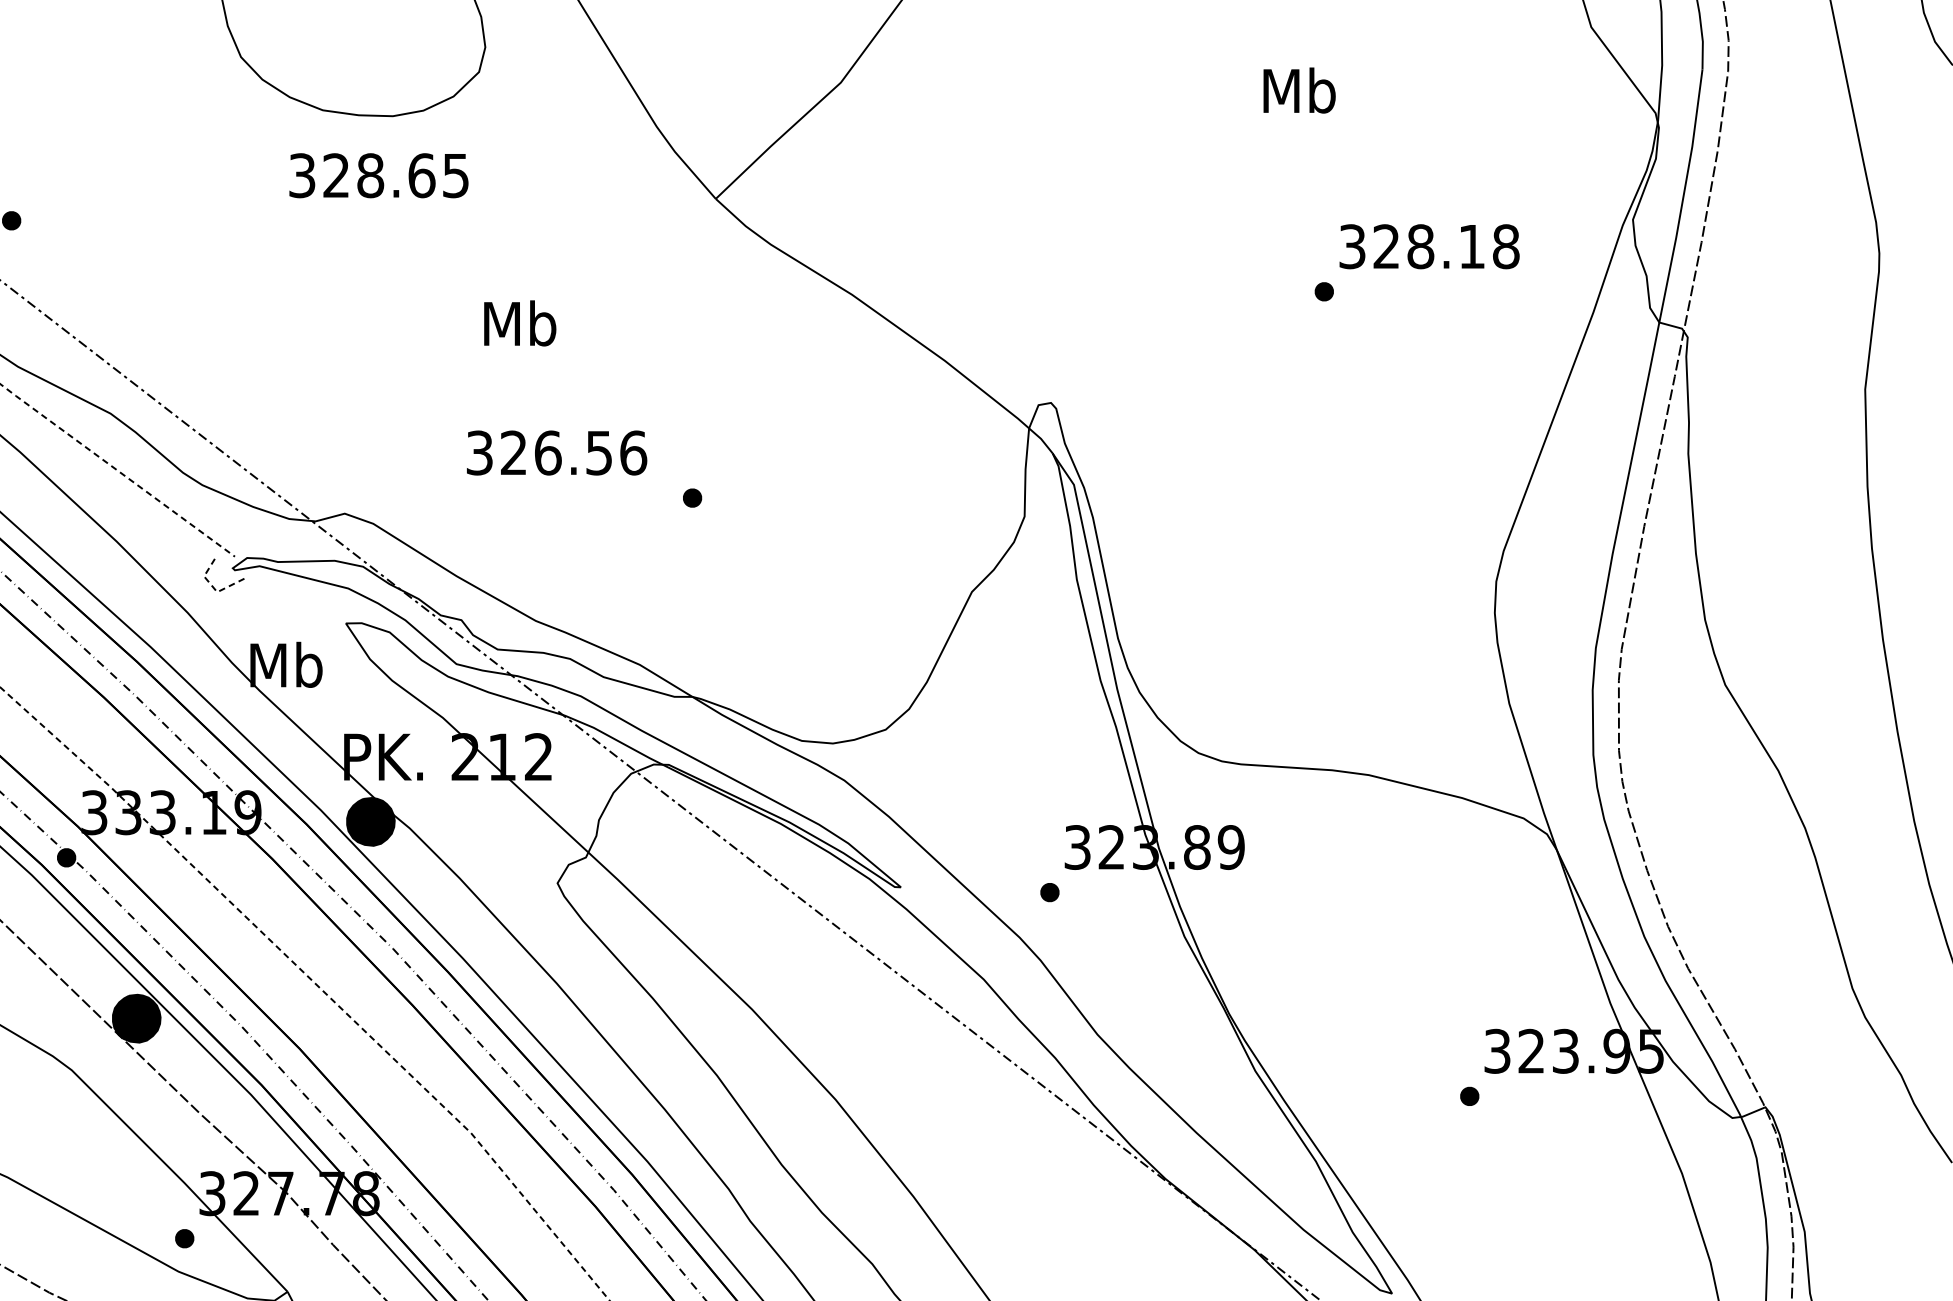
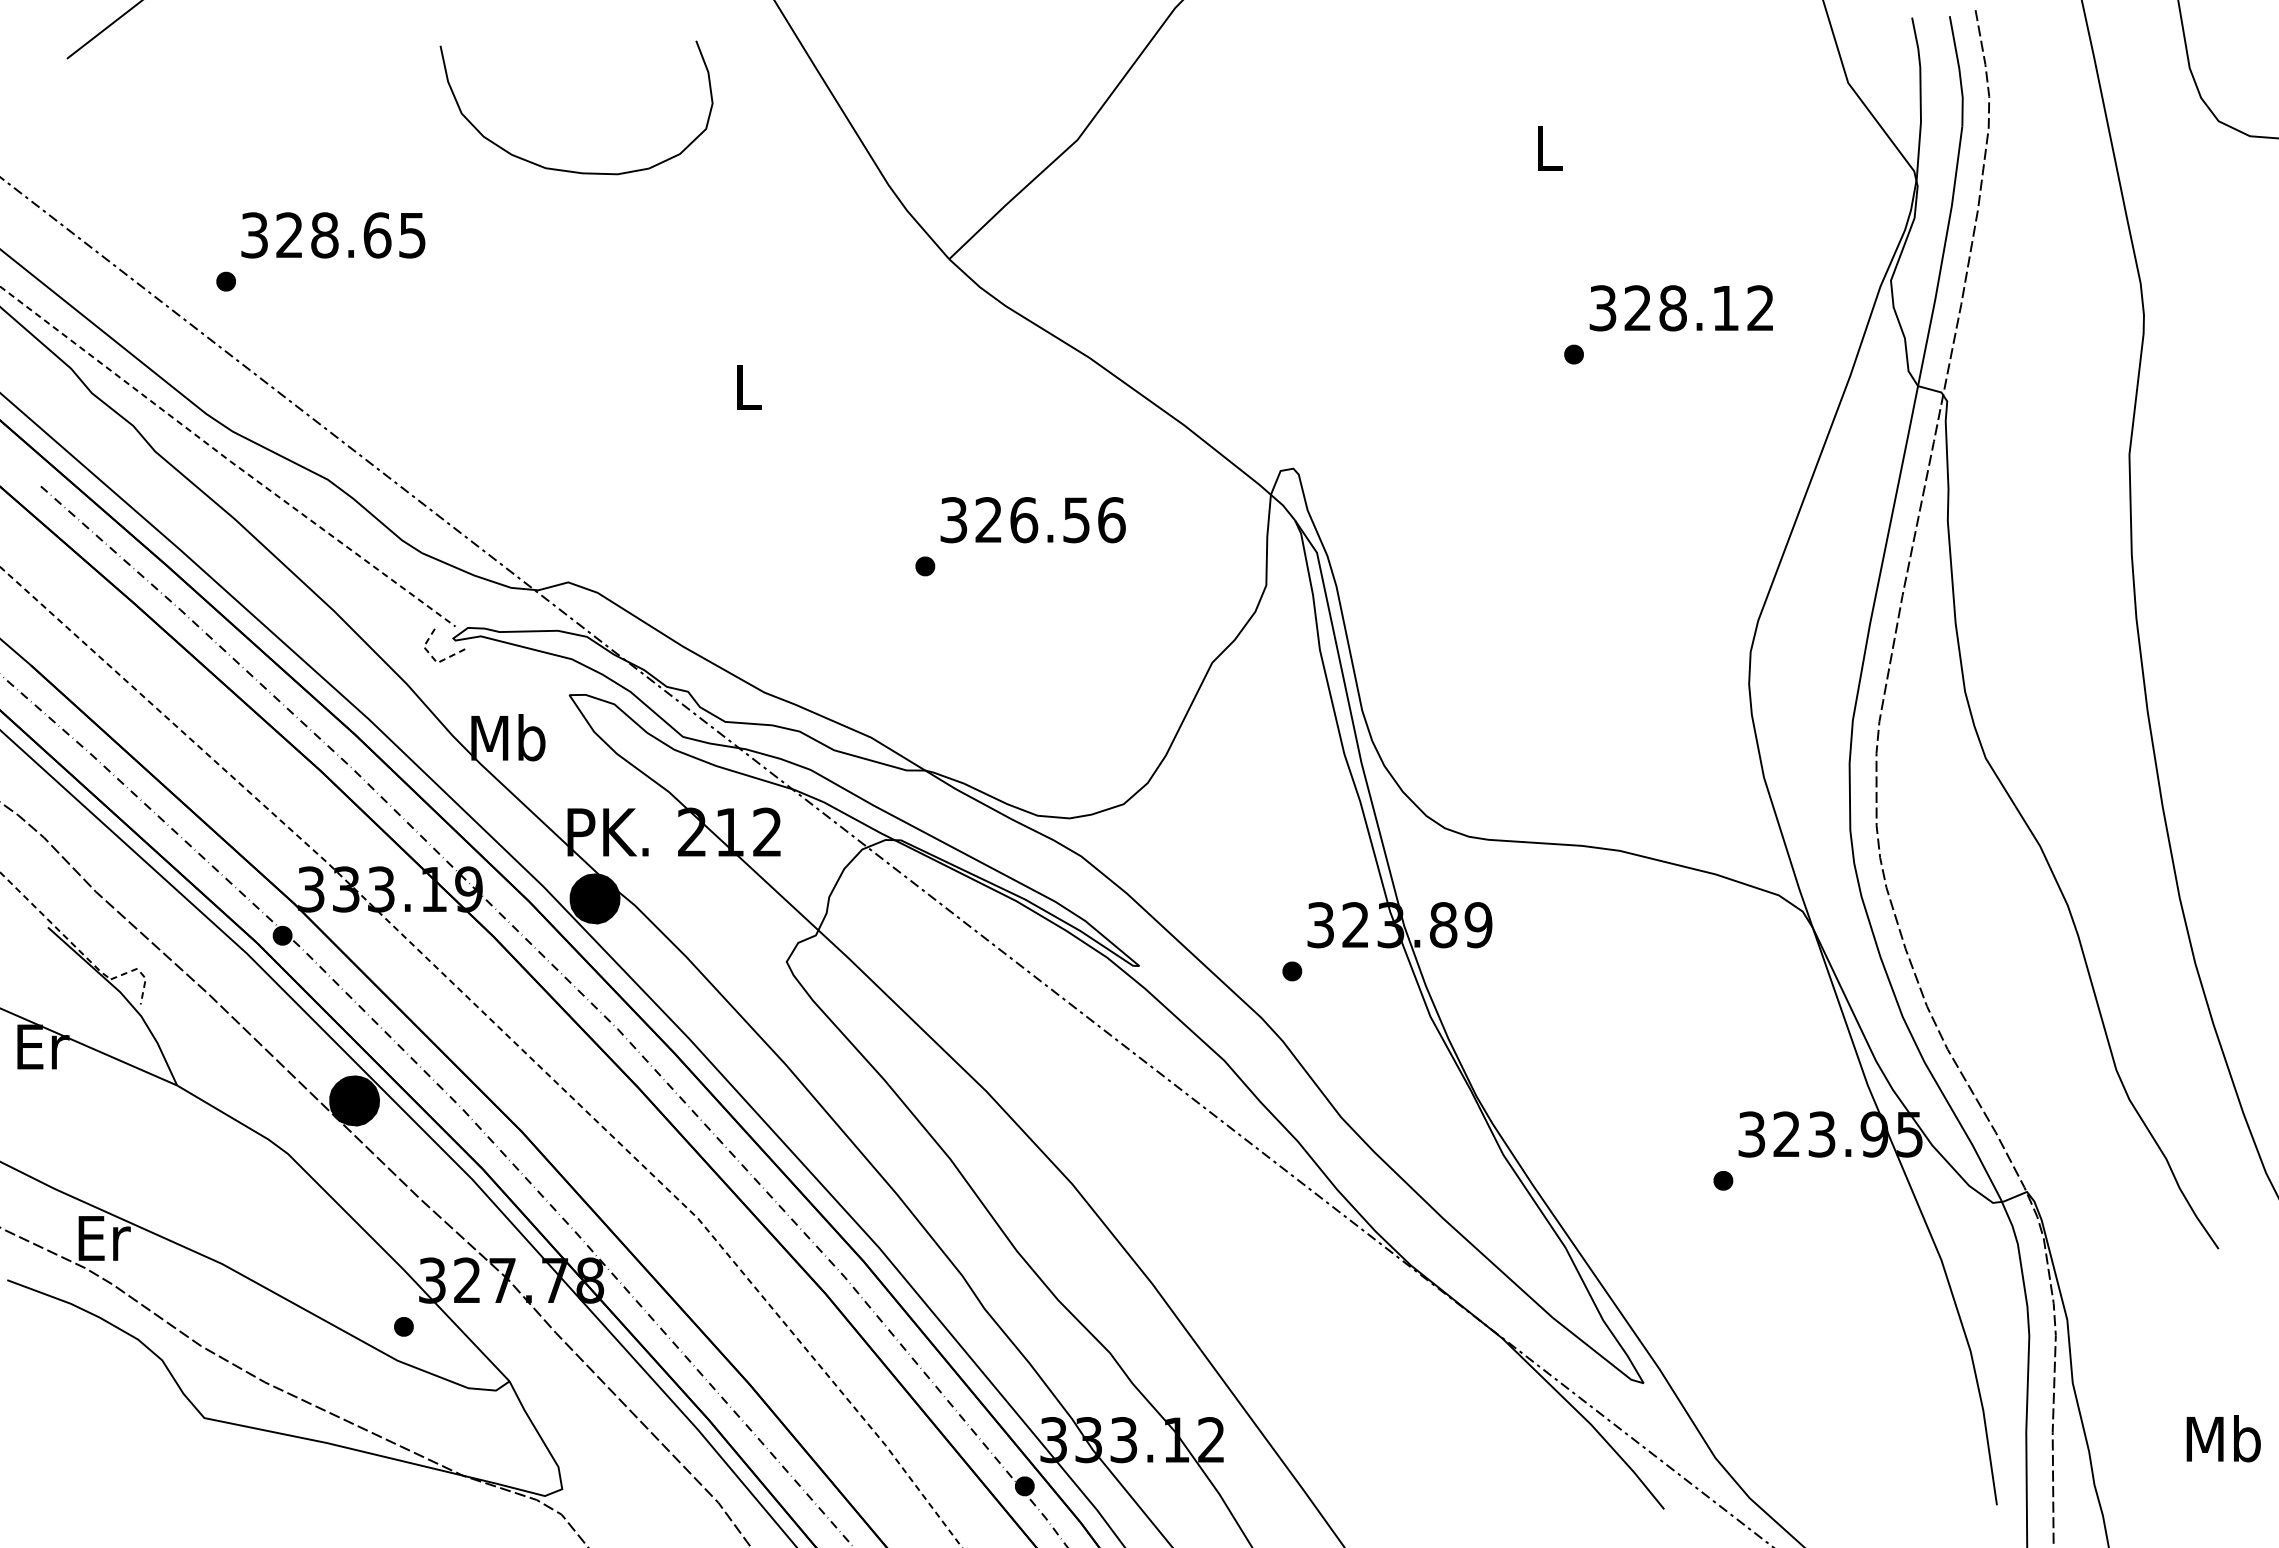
text: (1299, 90) -> (1548, 147), Mb -> L
text: (379, 175) -> (333, 235), moved
text: (1505, 246) -> (1760, 308), 328.18 -> 328.12
text: (520, 322) -> (748, 386), Mb -> L
text: (556, 453) -> (1032, 520), moved

